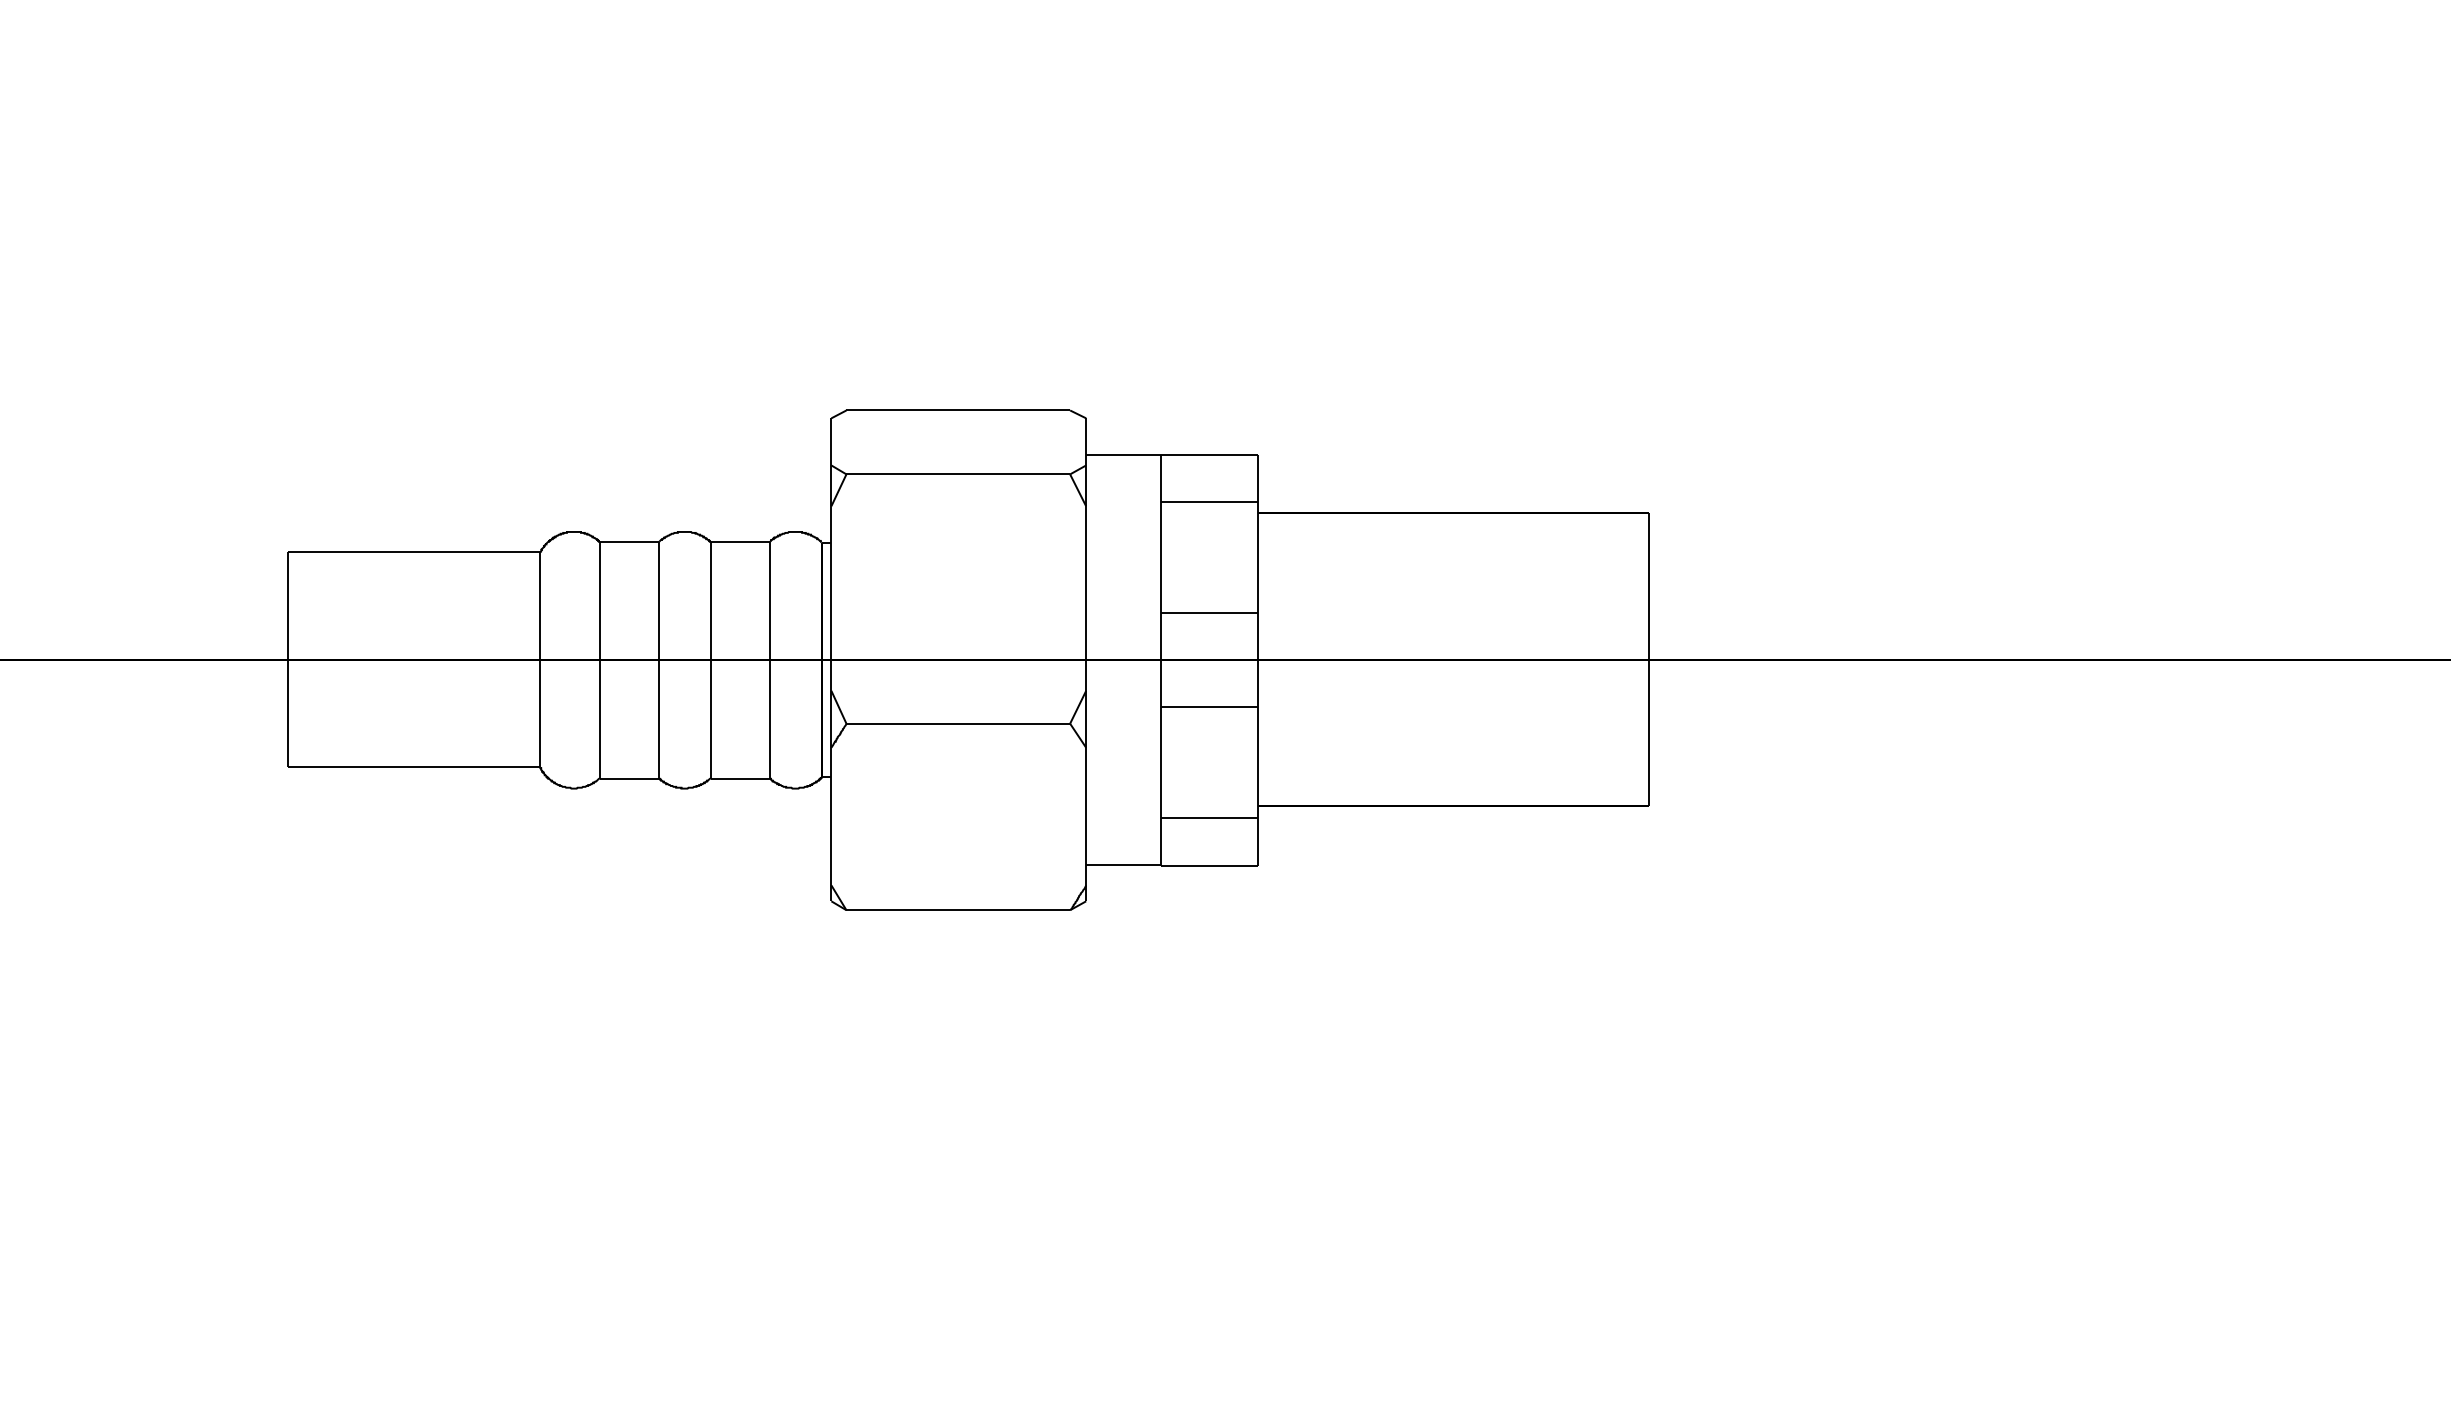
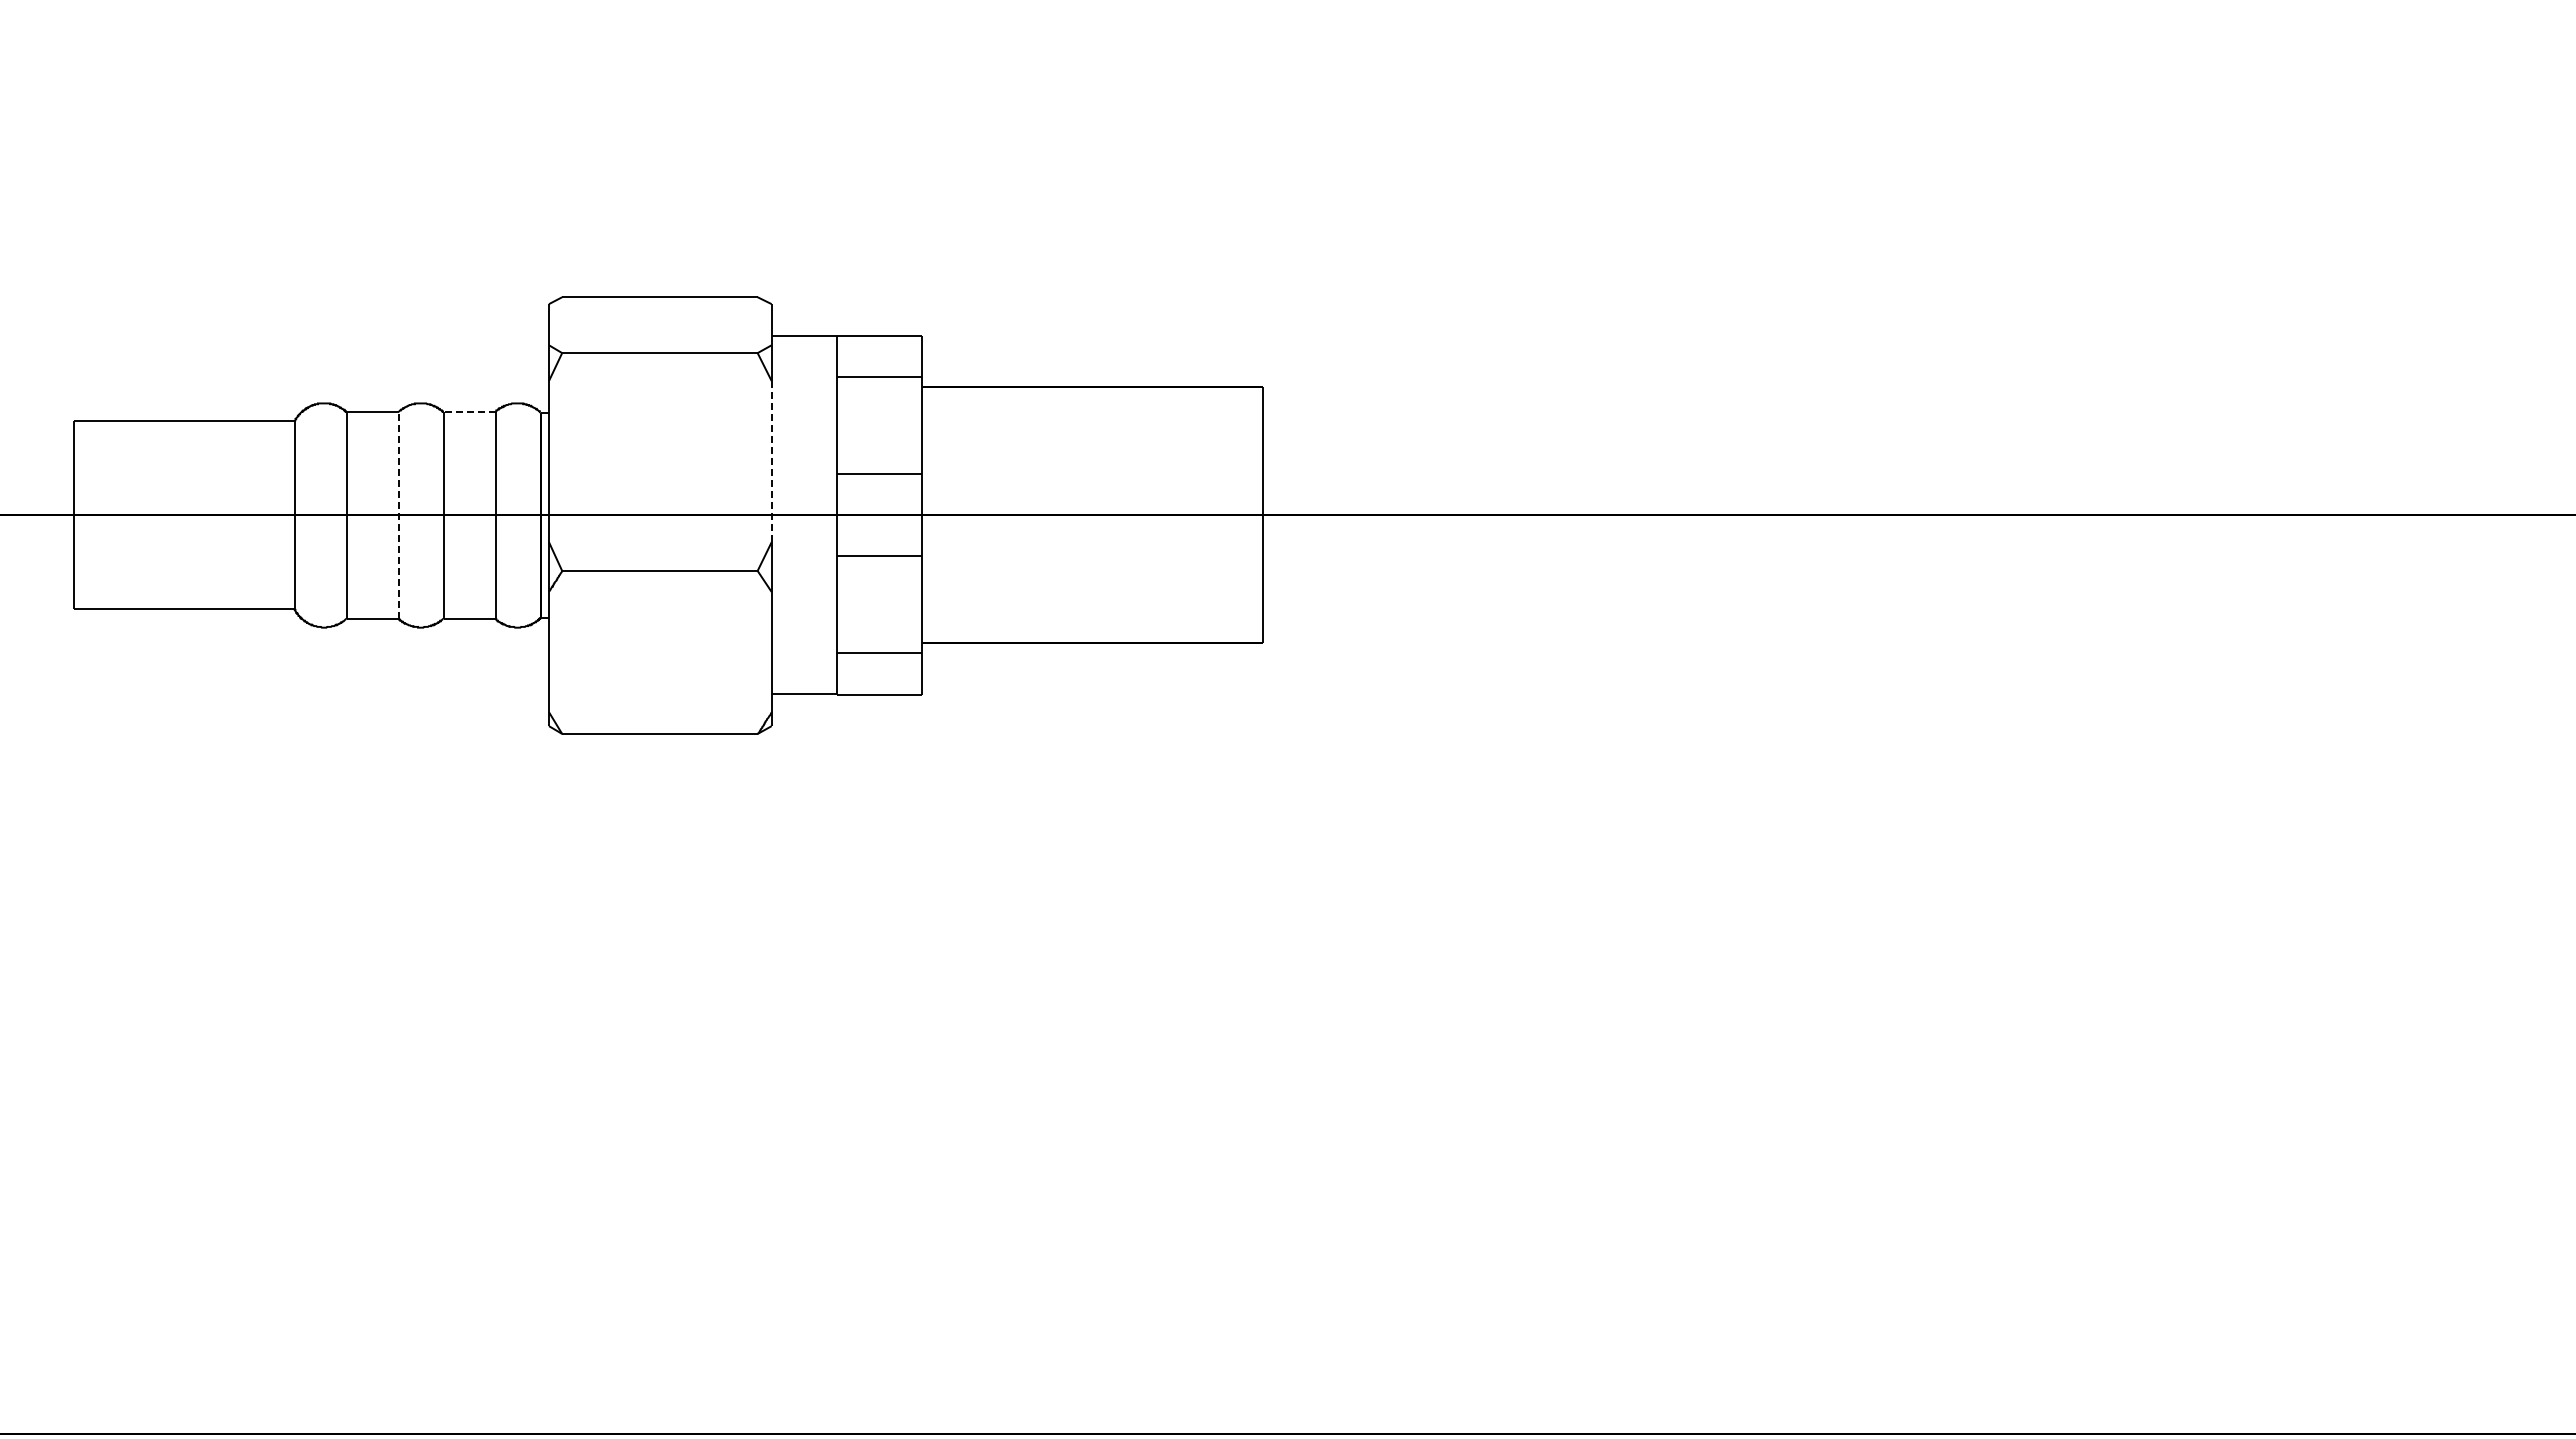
line: (740, 542) -> (469, 412), solid -> dashed
line: (1085, 598) -> (771, 461), solid -> dashed
line: (659, 660) -> (398, 515), solid -> dashed

